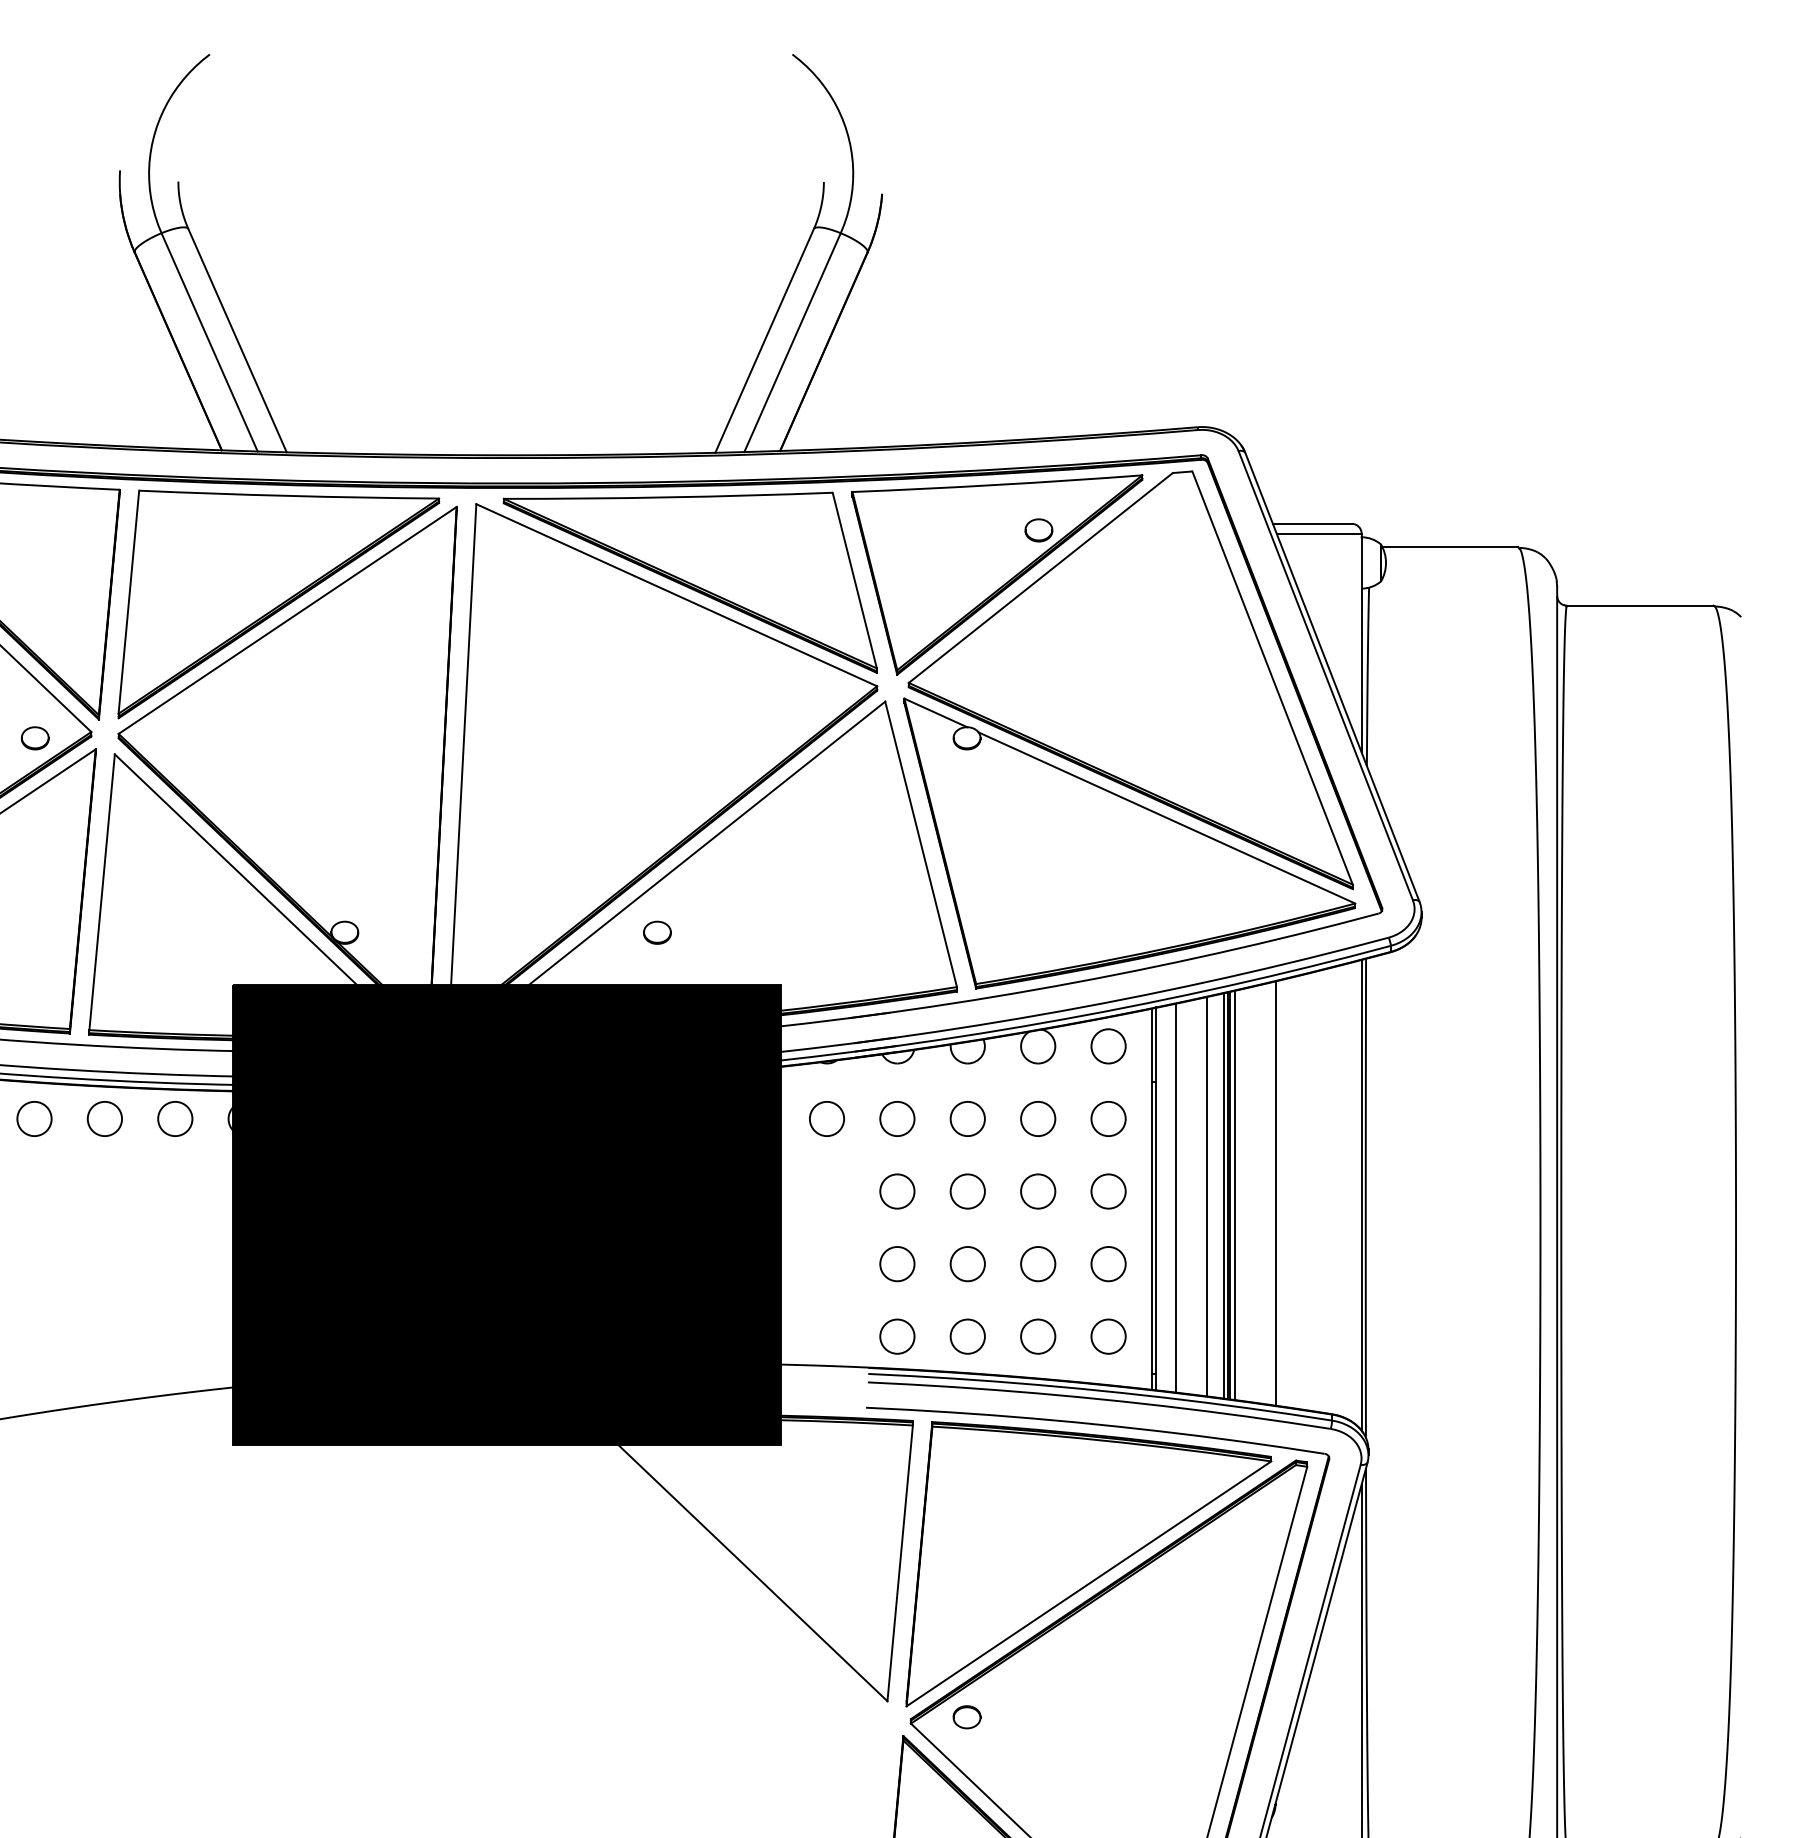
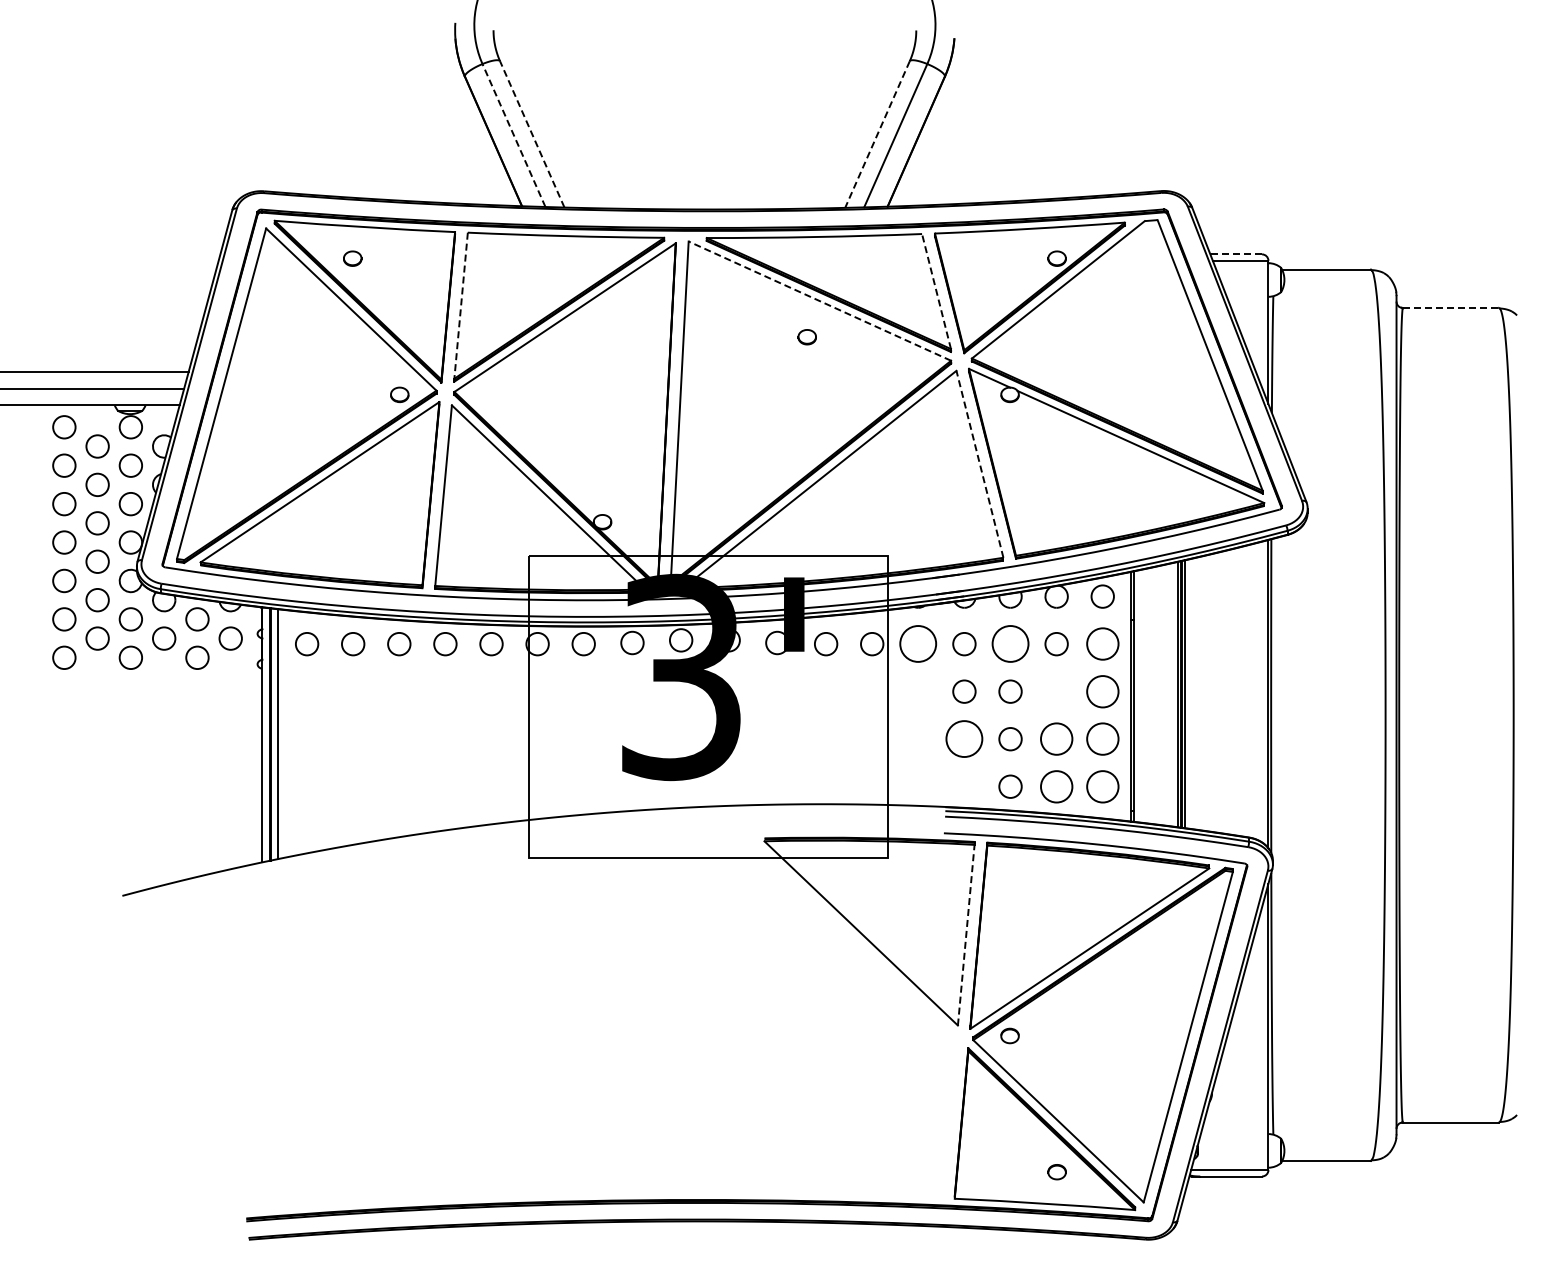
line: (237, 340) -> (532, 134), solid -> dashed
line: (208, 342) -> (513, 135), solid -> dashed
line: (764, 342) -> (877, 135), solid -> dashed
line: (1312, 524) -> (1236, 254), solid -> dashed
line: (854, 580) -> (936, 291), solid -> dashed
line: (676, 594) -> (819, 300), solid -> dashed
line: (129, 603) -> (461, 306), solid -> dashed
line: (1641, 604) -> (1451, 307), solid -> dashed
line: (920, 843) -> (979, 463), solid -> dashed
part: (656, 933) -> (806, 337), moved
circle: (827, 1119) -> (918, 644), size x1.6
circle: (967, 1119) -> (1010, 644), size x1.6
circle: (1108, 1119) -> (1102, 644), size x1.4
circle: (1037, 1191) -> (1056, 691), removed
circle: (1108, 1191) -> (1102, 691), size x1.4
line: (1276, 1192) -> (1212, 692), removed
line: (1205, 1195) -> (1166, 694), removed
line: (1175, 1197) -> (1146, 695), removed
fill: (506, 1214) -> (708, 706), removed
circle: (897, 1264) -> (964, 739), size x1.6
circle: (1037, 1264) -> (1056, 739), size x1.4
circle: (1108, 1264) -> (1102, 739), size x1.4
circle: (897, 1336) -> (964, 786), removed
circle: (1037, 1336) -> (1056, 786), size x1.4
circle: (1108, 1336) -> (1102, 786), size x1.4
line: (900, 1563) -> (966, 935), solid -> dashed

